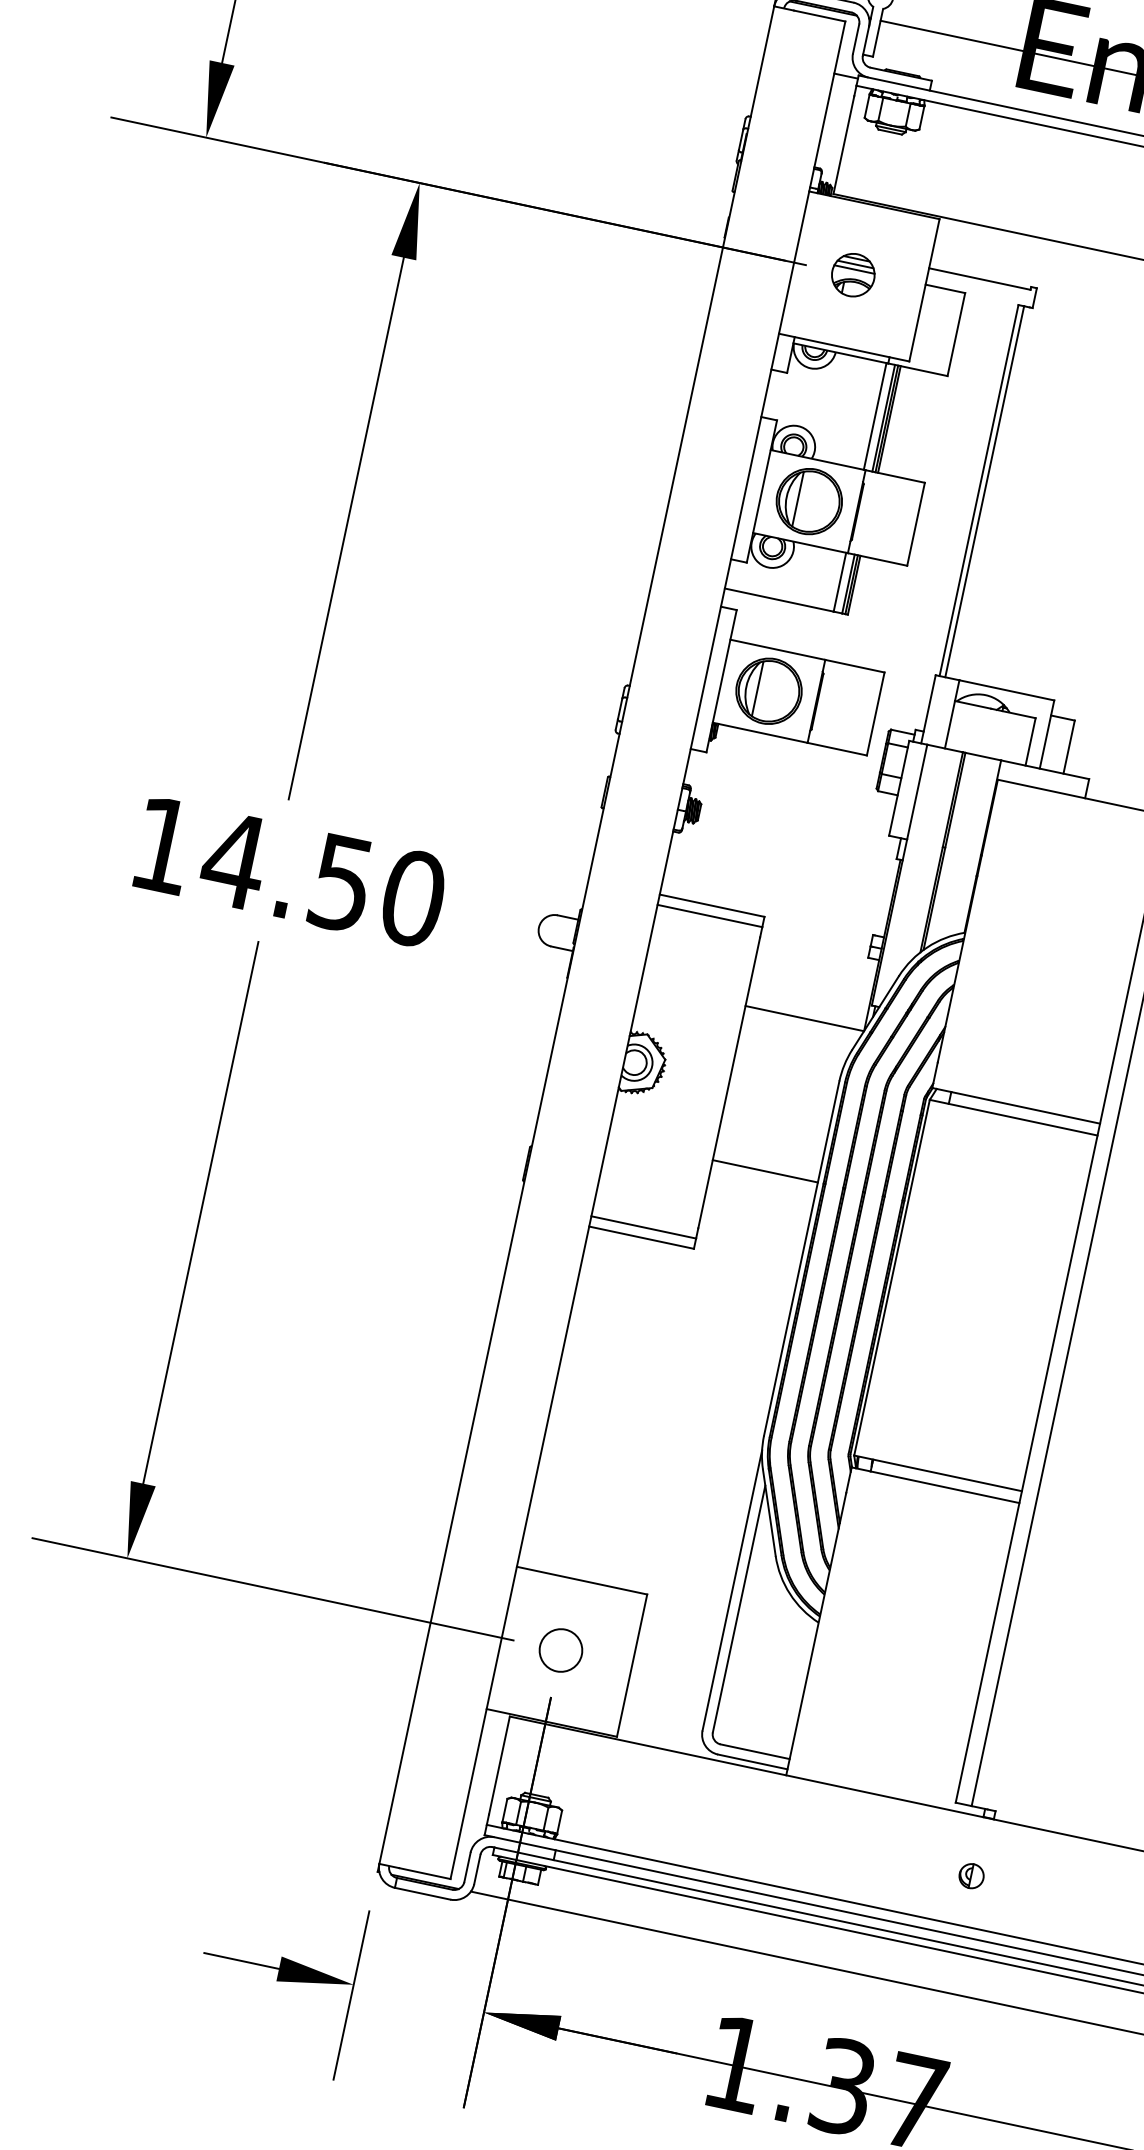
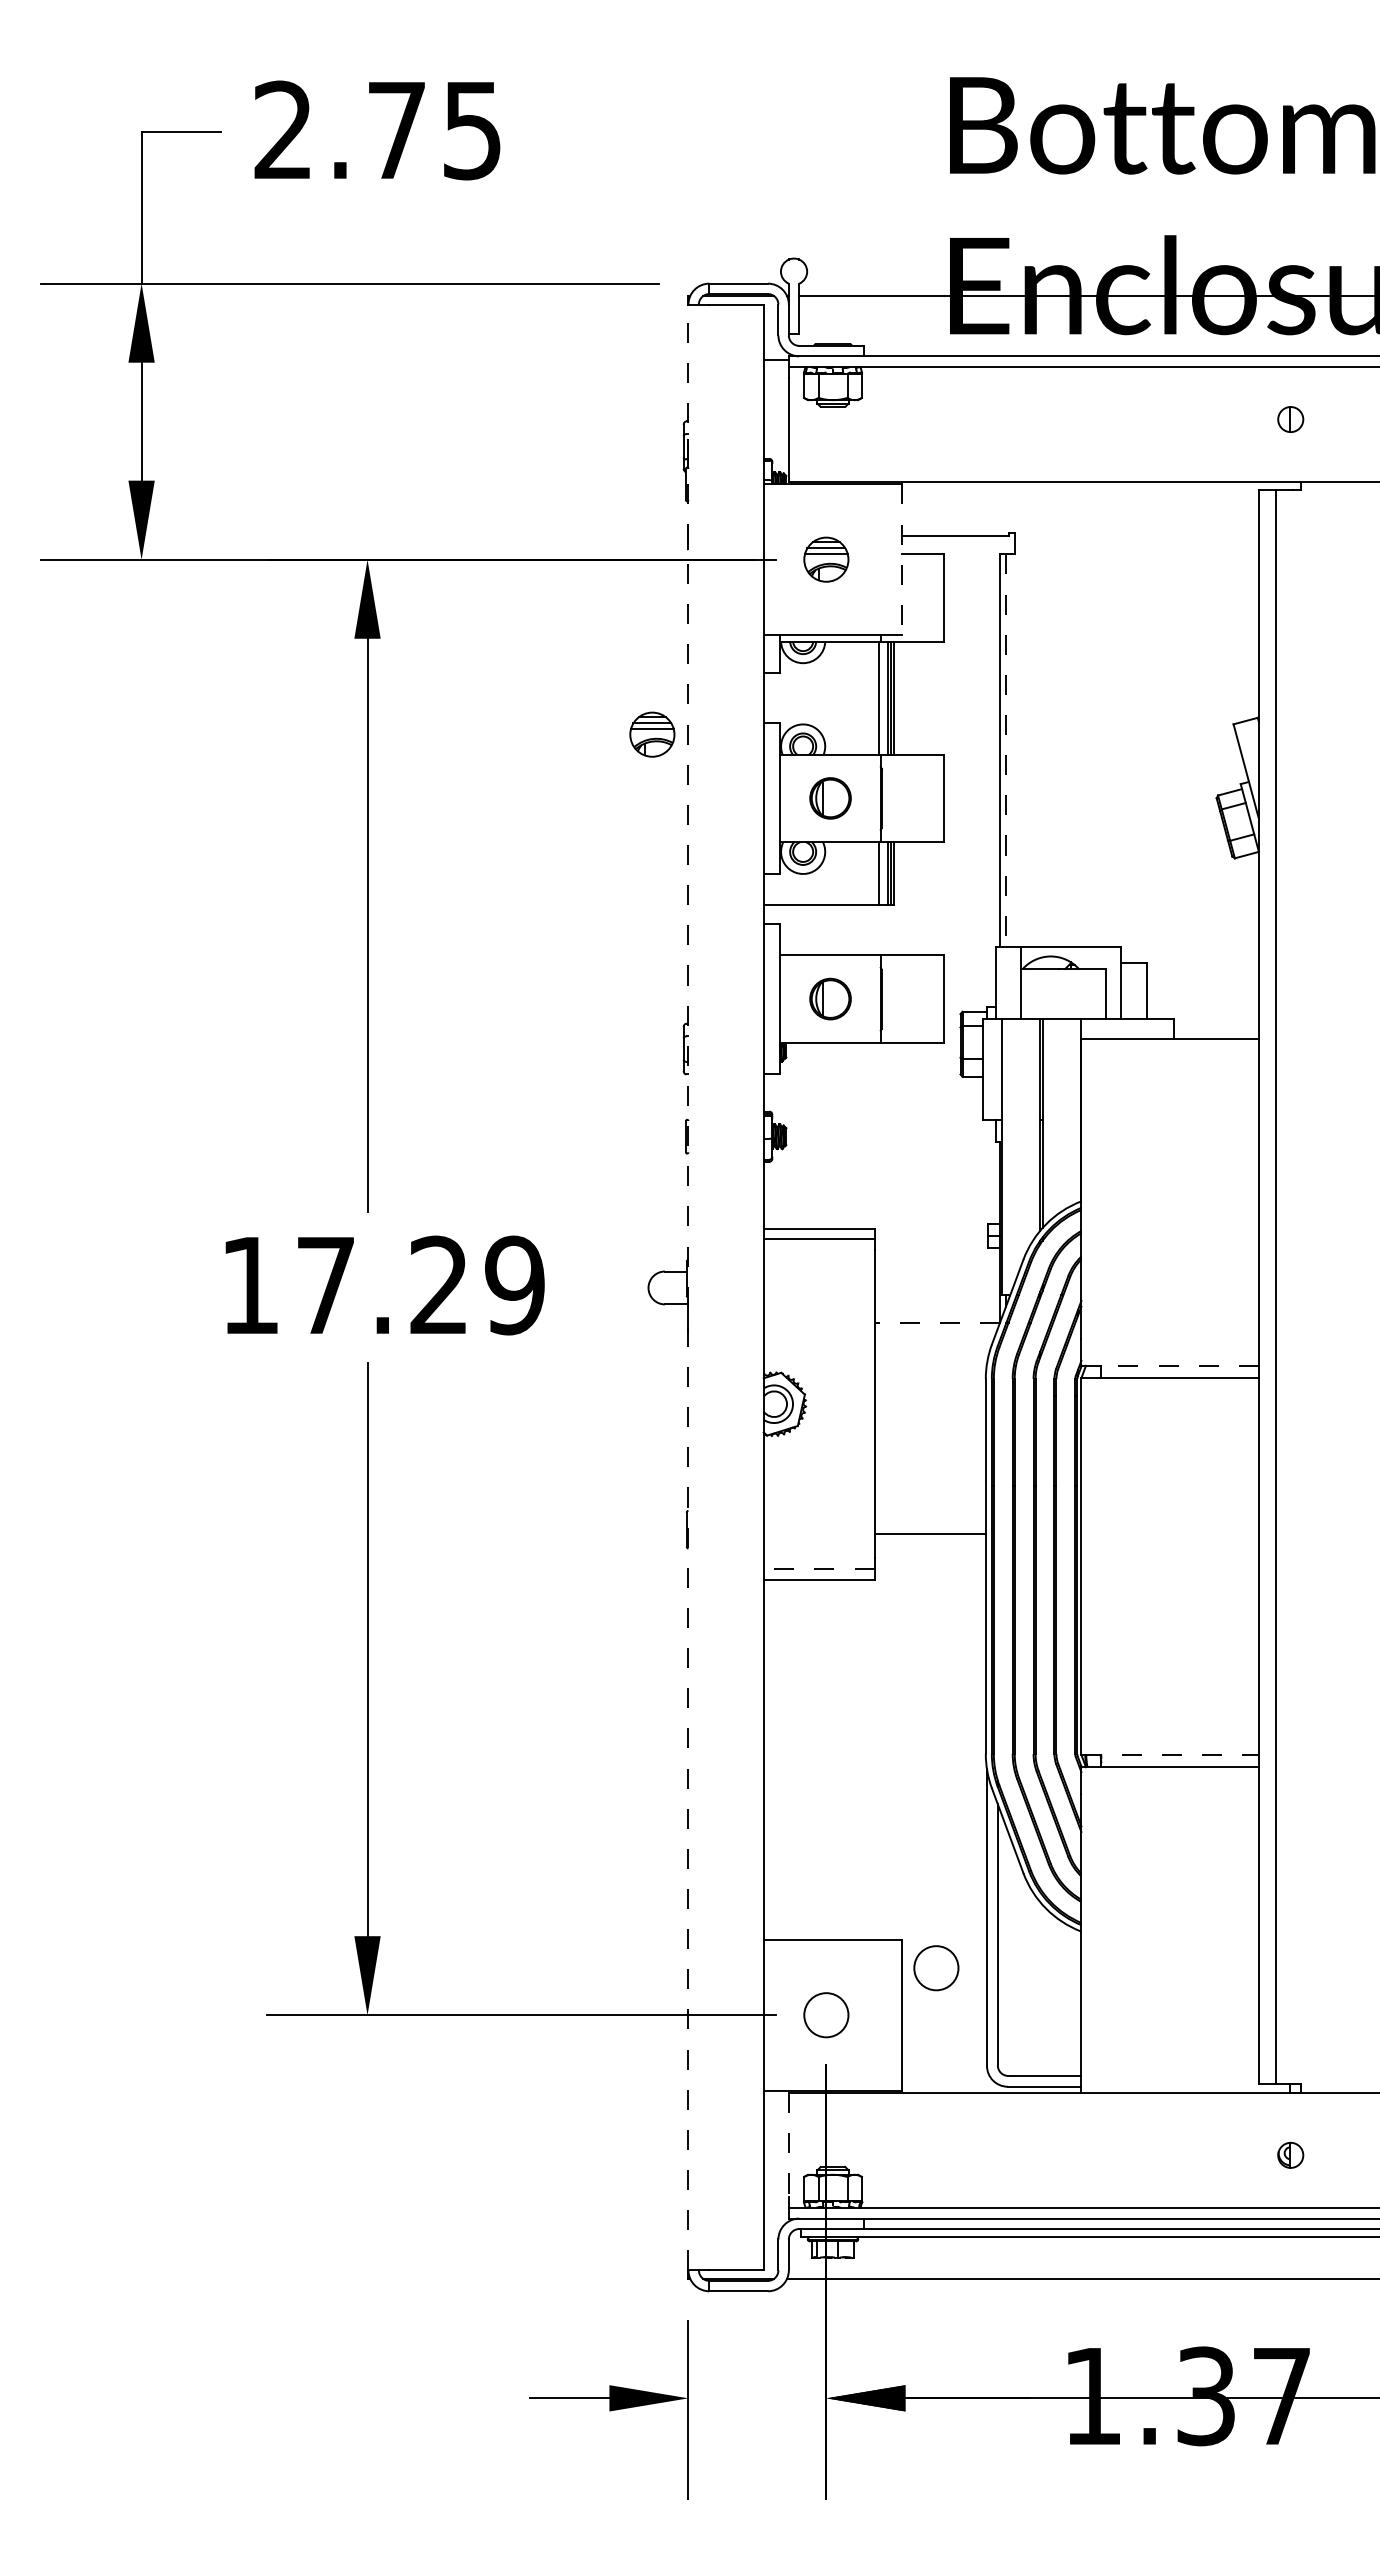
line: (924, 291) -> (901, 560), solid -> dashed
part: (653, 405) -> (652, 734), added
line: (984, 492) -> (1006, 751), solid -> dashed
part: (809, 501) -> (830, 798), size x0.6
part: (769, 690) -> (830, 998), size x0.6
text: (323, 879) -> (419, 1285), 14.50 -> 17.29
line: (576, 935) -> (688, 1287), solid -> dashed
line: (805, 1018) -> (937, 1322), solid -> dashed
line: (1026, 1107) -> (1180, 1365), solid -> dashed
line: (764, 1171) -> (929, 1534), moved
line: (643, 1227) -> (818, 1569), solid -> dashed
line: (938, 1473) -> (1170, 1754), solid -> dashed
circle: (674, 1628) -> (936, 1968), added
line: (499, 1765) -> (788, 2144), solid -> dashed

